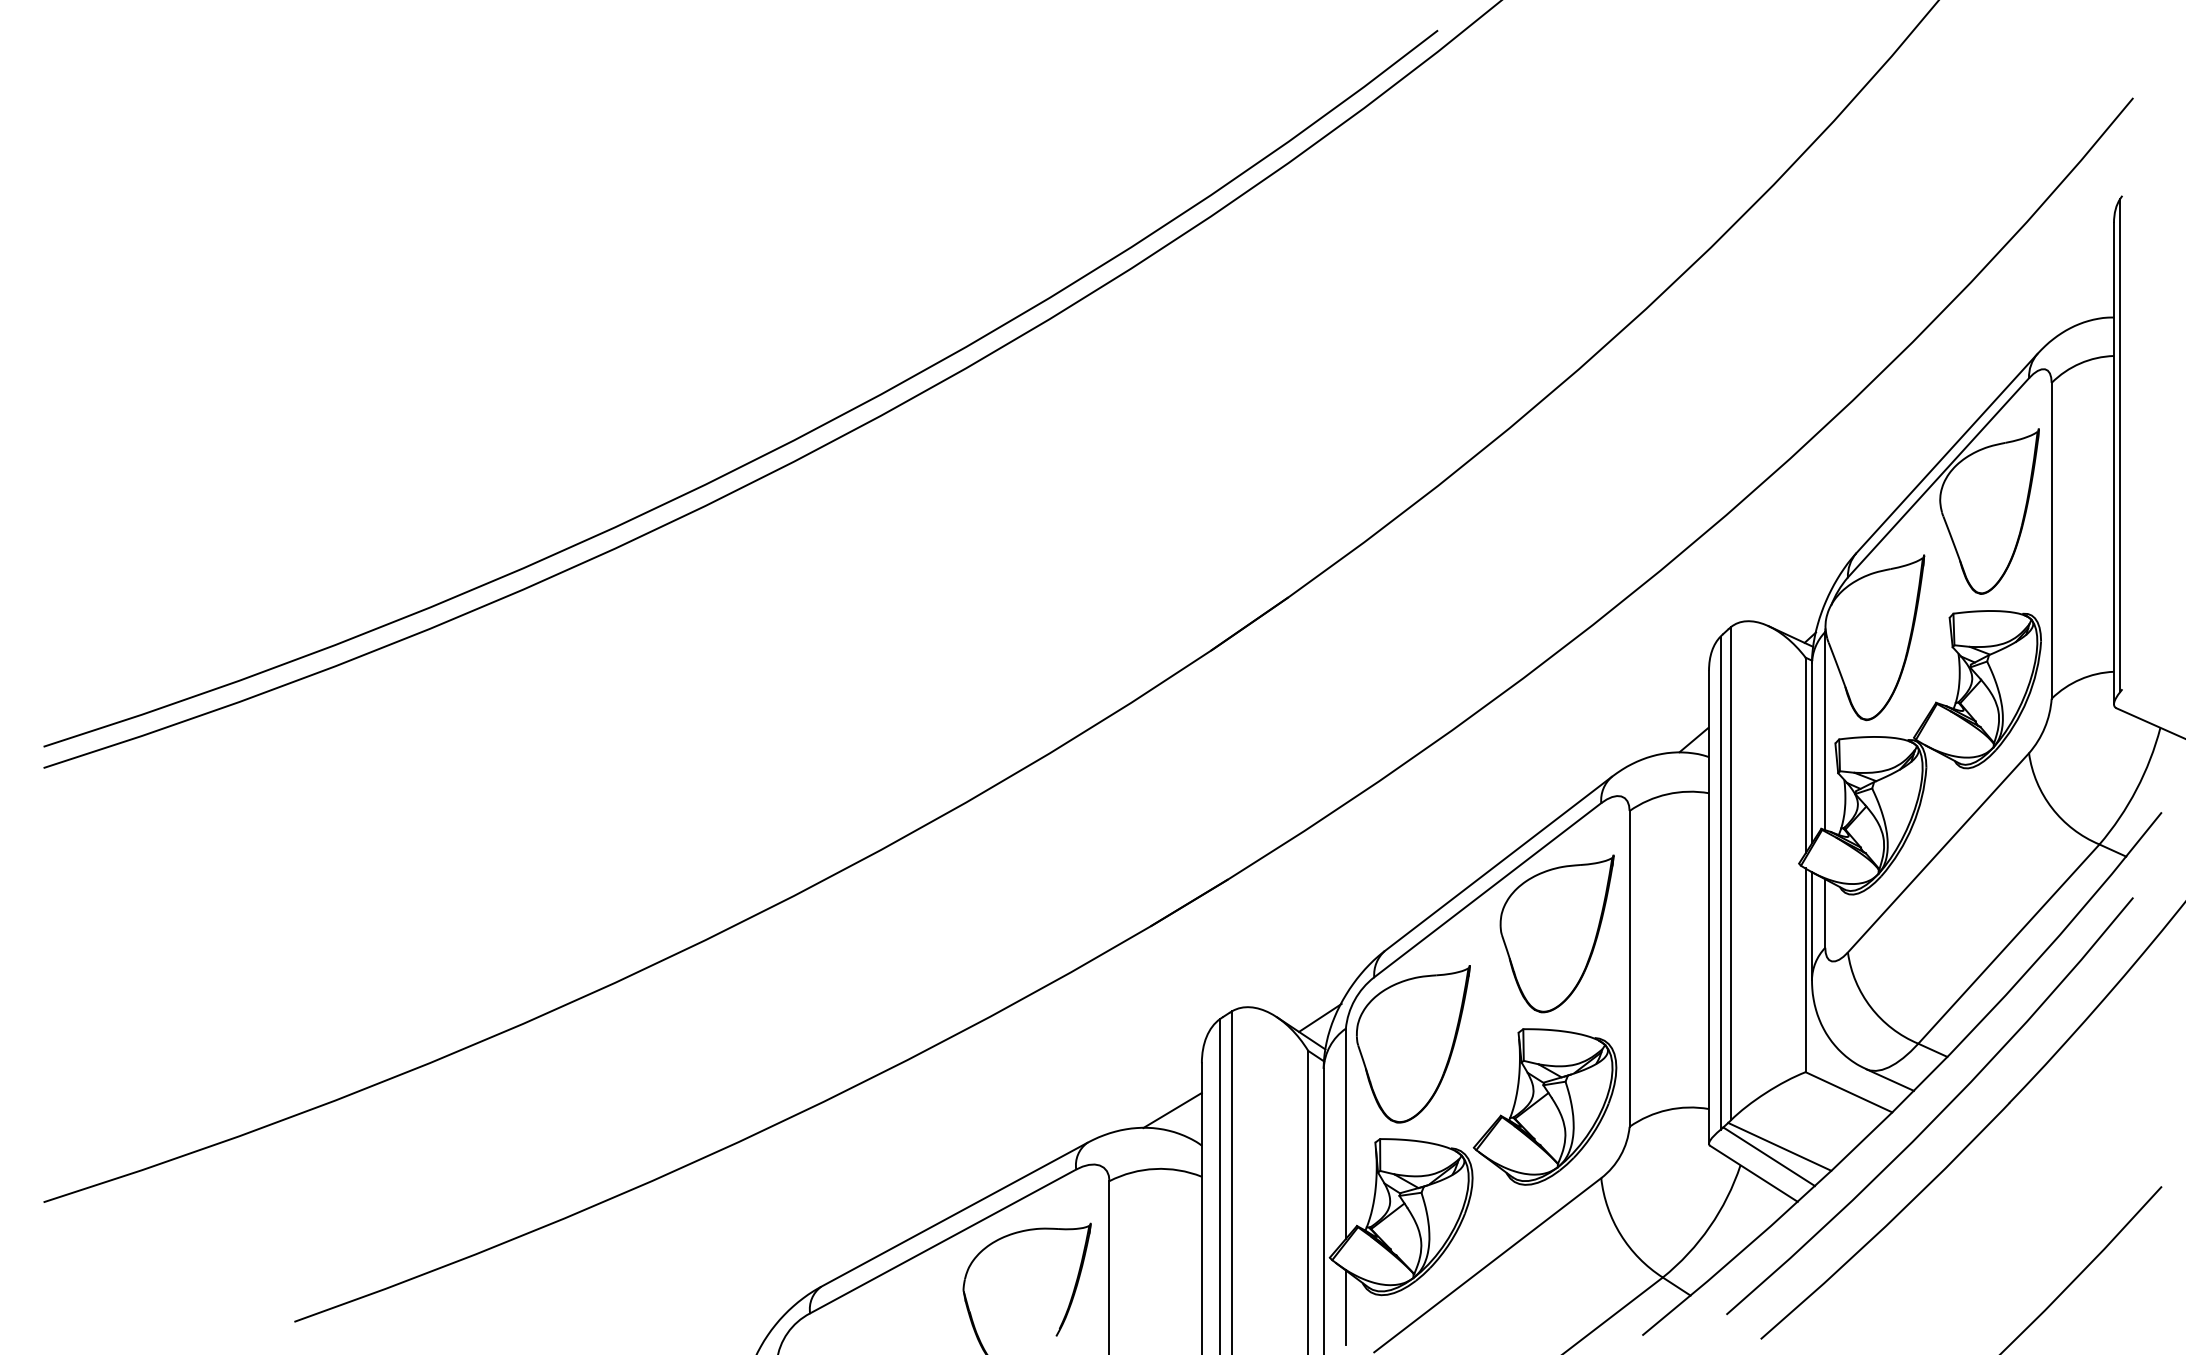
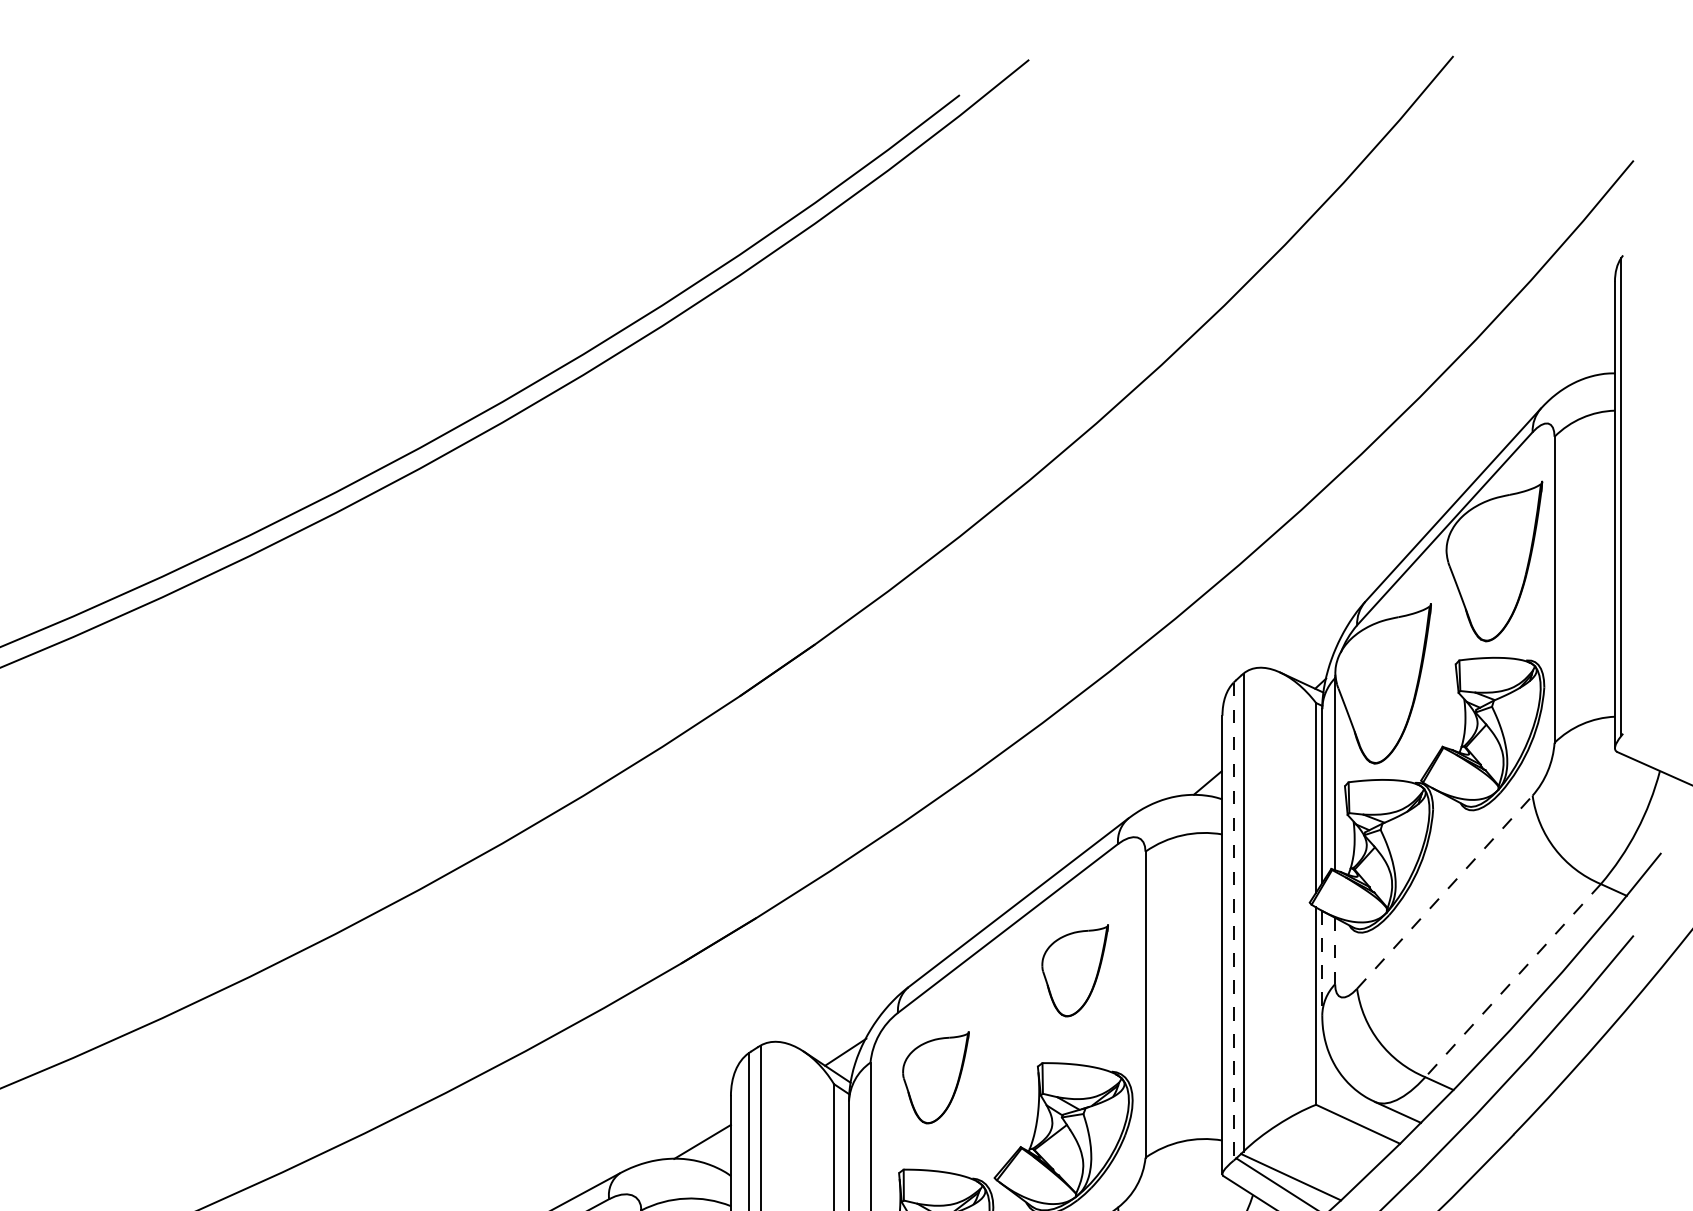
line: (1938, 852) -> (1444, 891), solid -> dashed
line: (1720, 883) -> (1233, 921), solid -> dashed
line: (1825, 914) -> (1335, 951), solid -> dashed
line: (1811, 926) -> (1321, 963), solid -> dashed
part: (1556, 933) -> (1074, 970), size x0.6
line: (2008, 944) -> (1512, 981), solid -> dashed
part: (1413, 1044) -> (936, 1077), size x0.6

